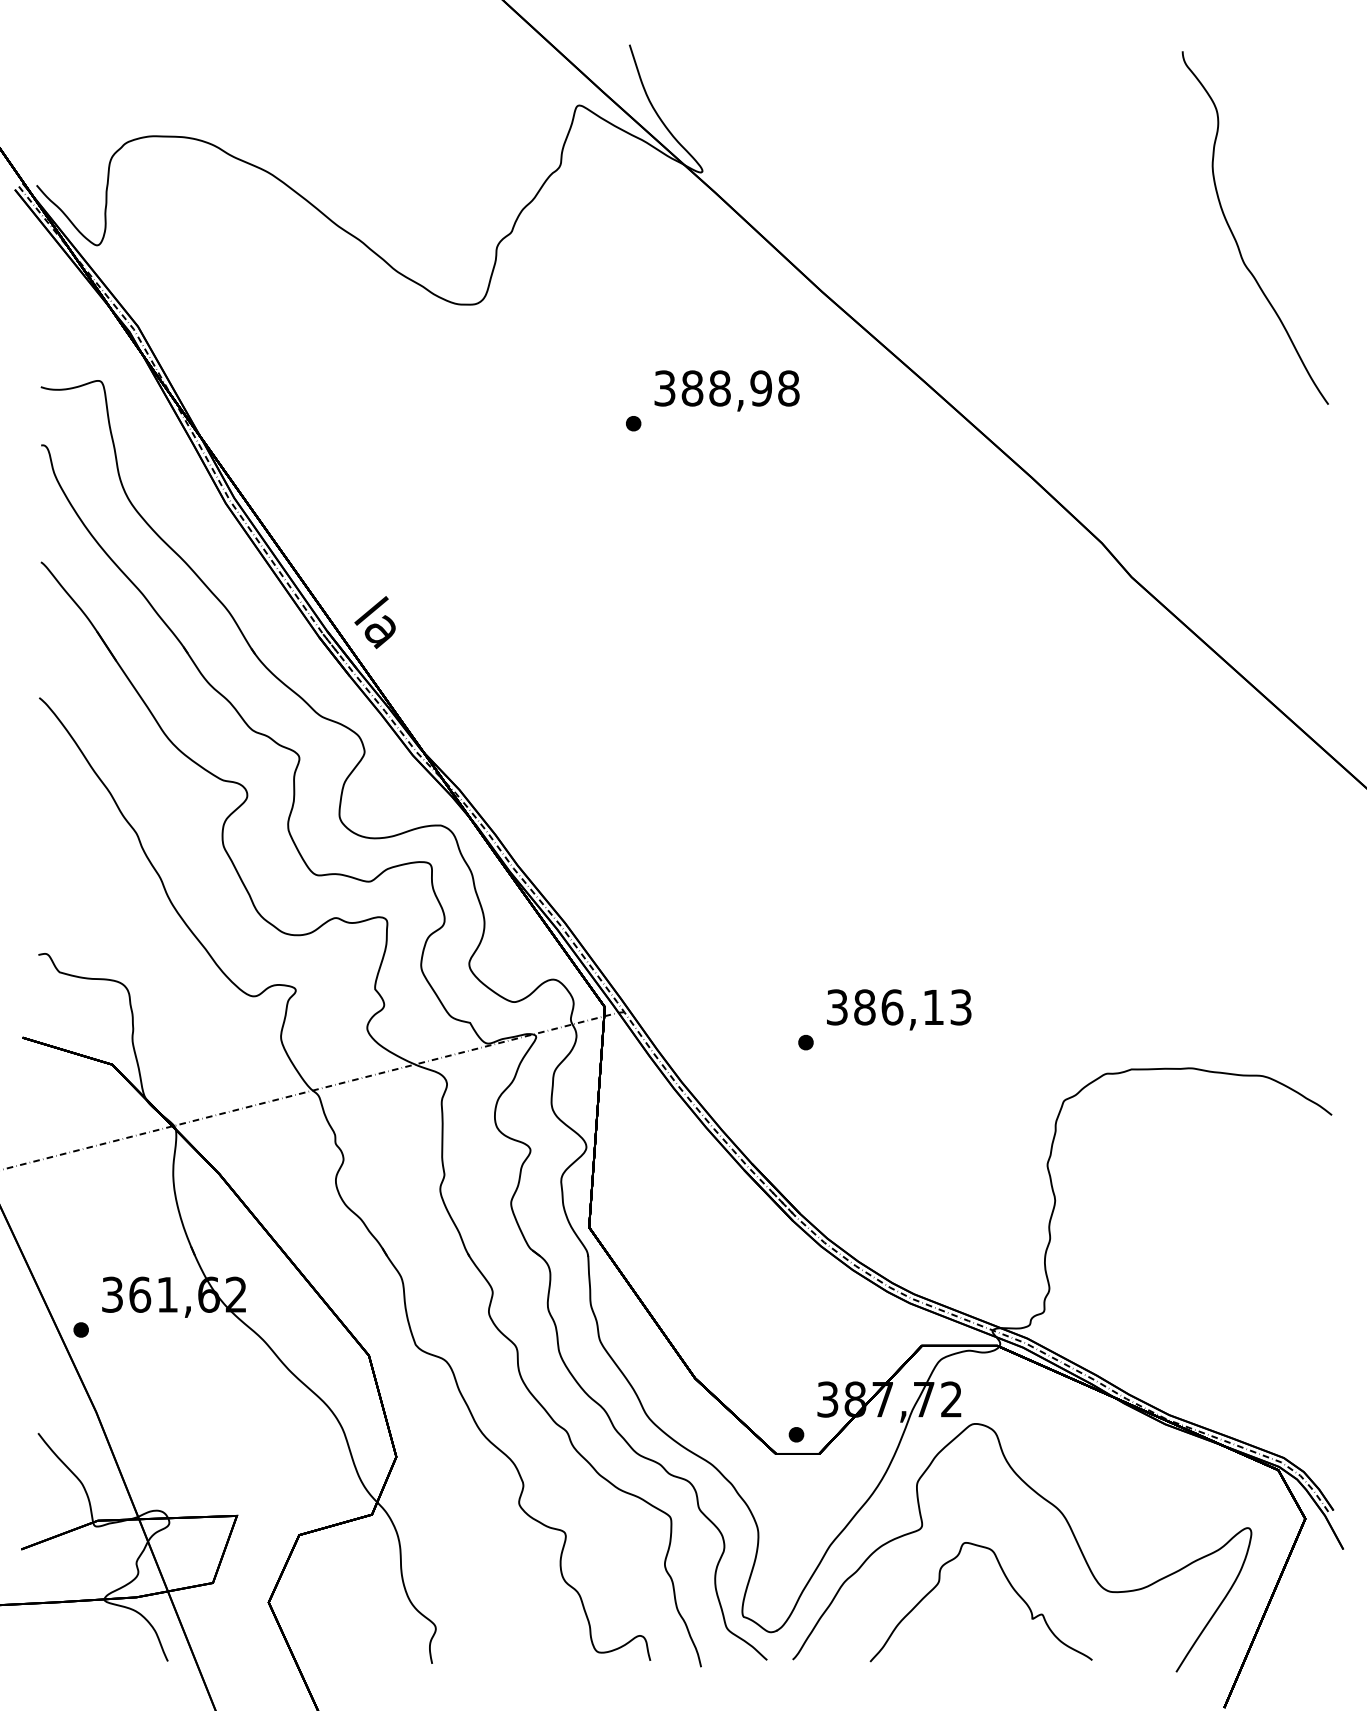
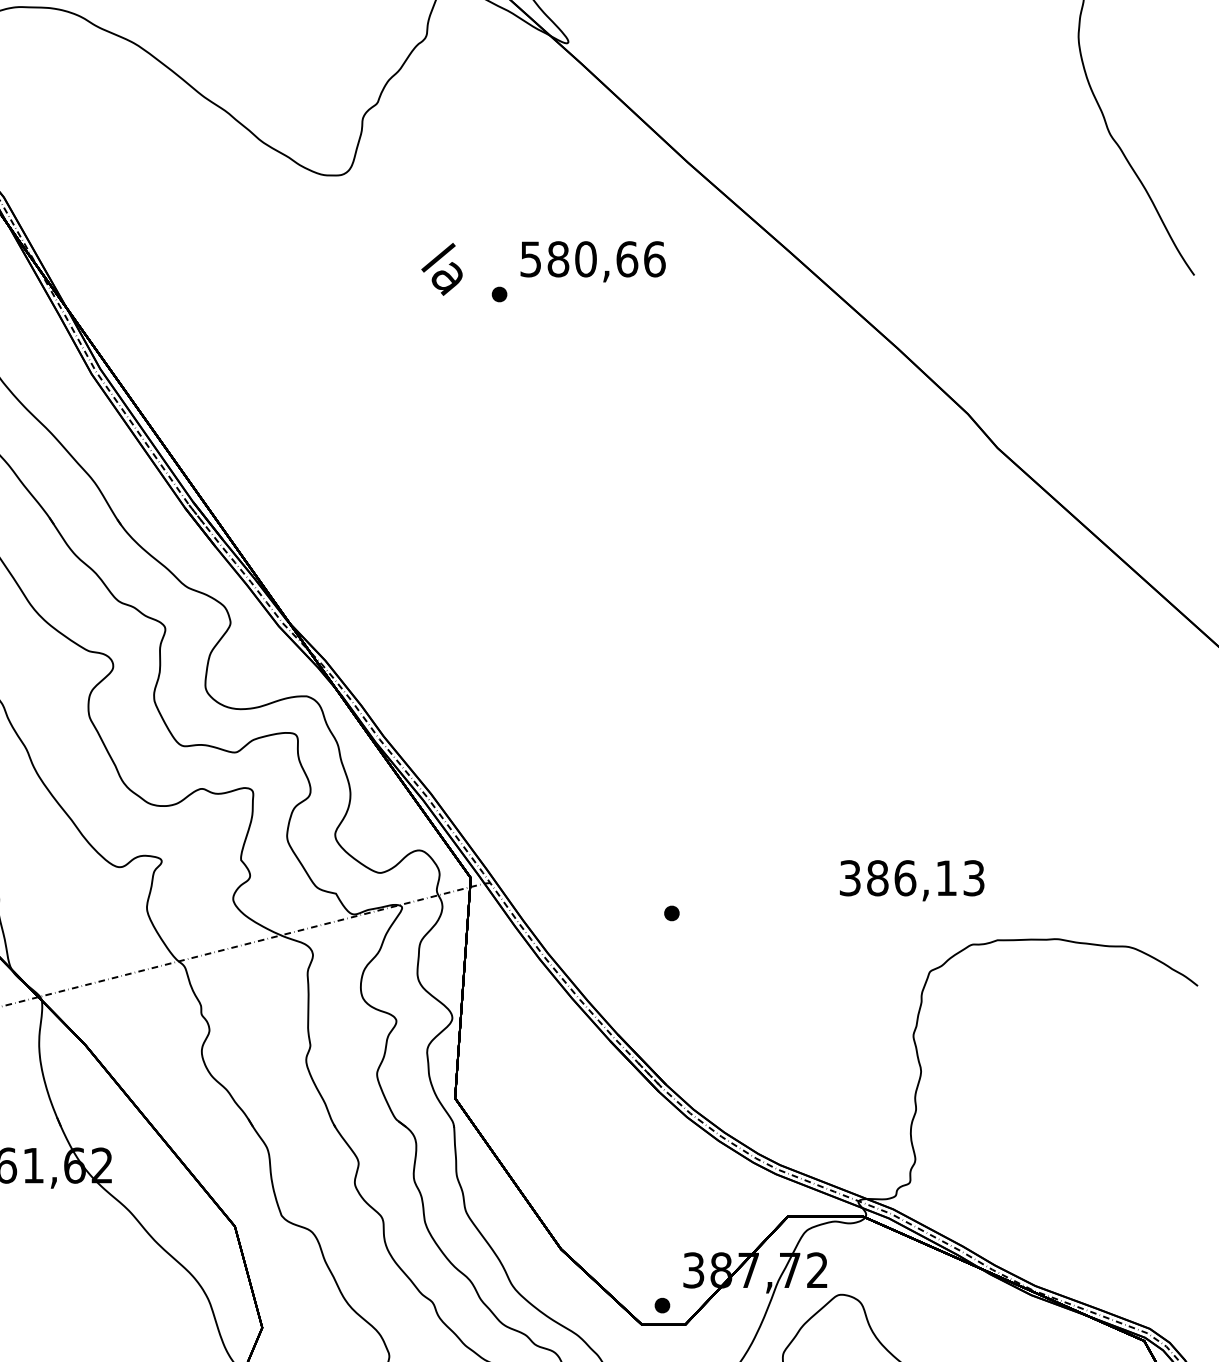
text: (727, 388) -> (593, 259), 388,98 -> 580,66
text: (374, 622) -> (441, 269), moved
text: (899, 1009) -> (912, 880), moved

